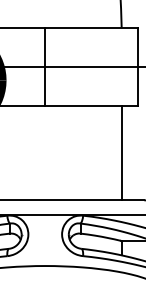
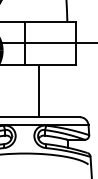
line: (121, 153) -> (38, 91), moved

